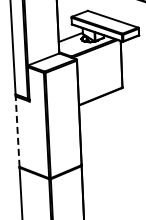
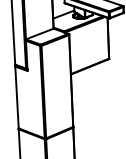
line: (17, 131) -> (16, 97), dashed -> solid

